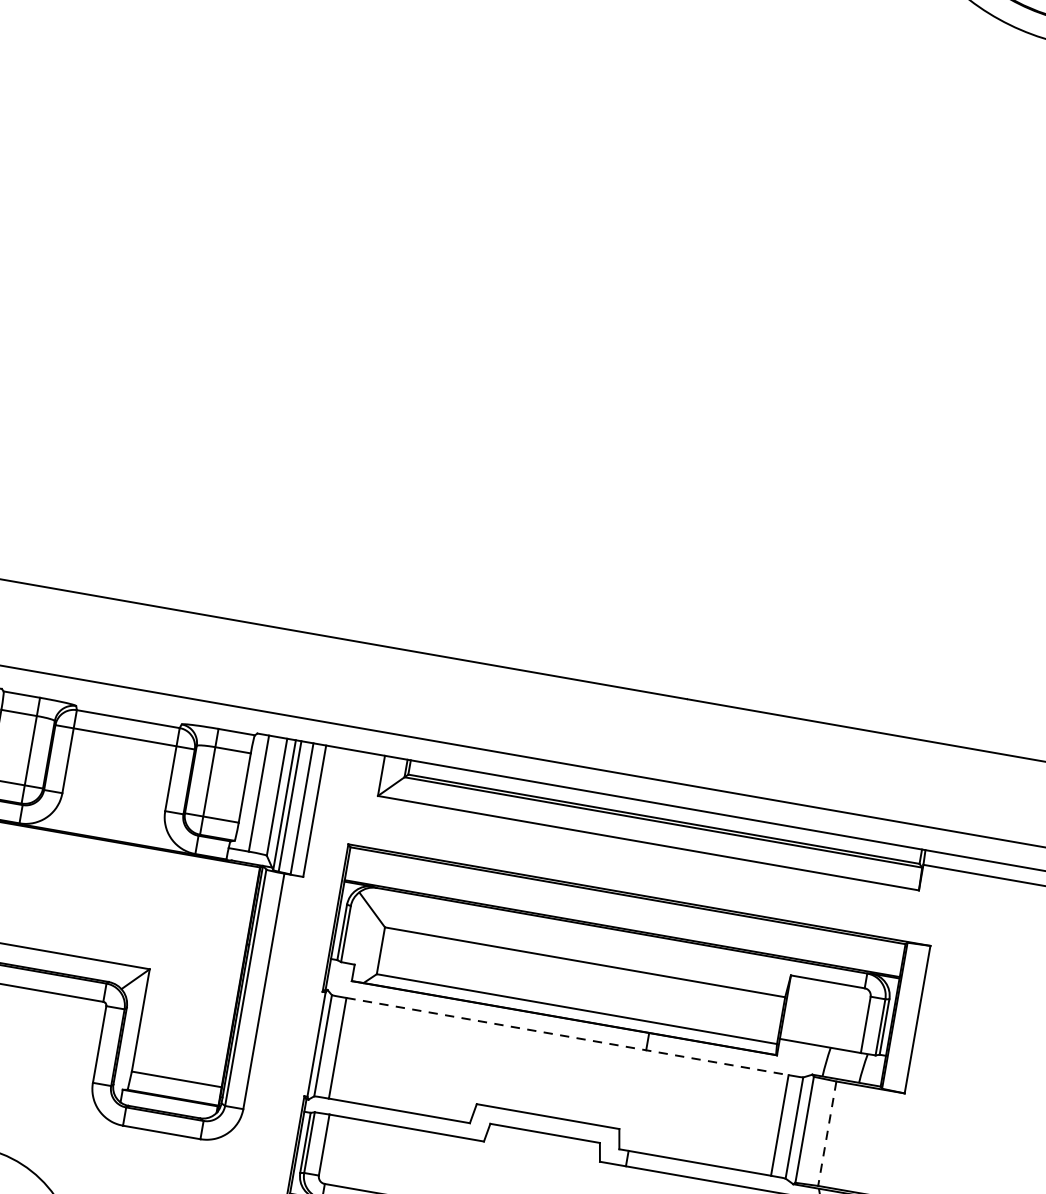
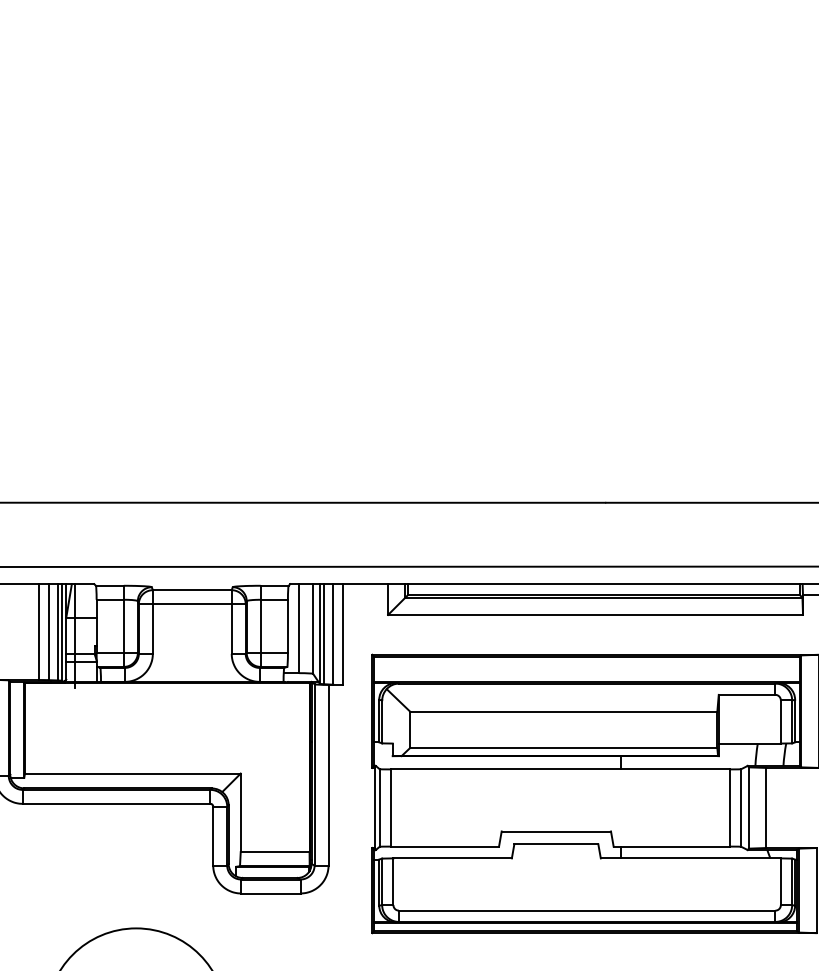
line: (567, 1036) -> (560, 769), dashed -> solid
line: (827, 1134) -> (766, 808), dashed -> solid

